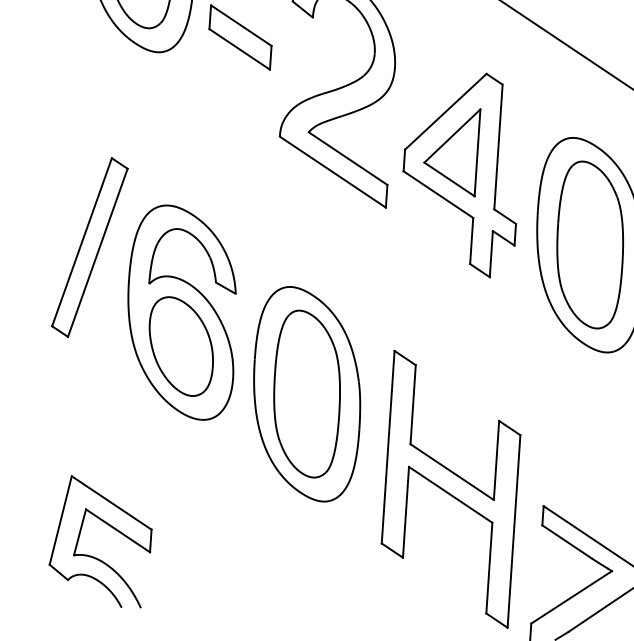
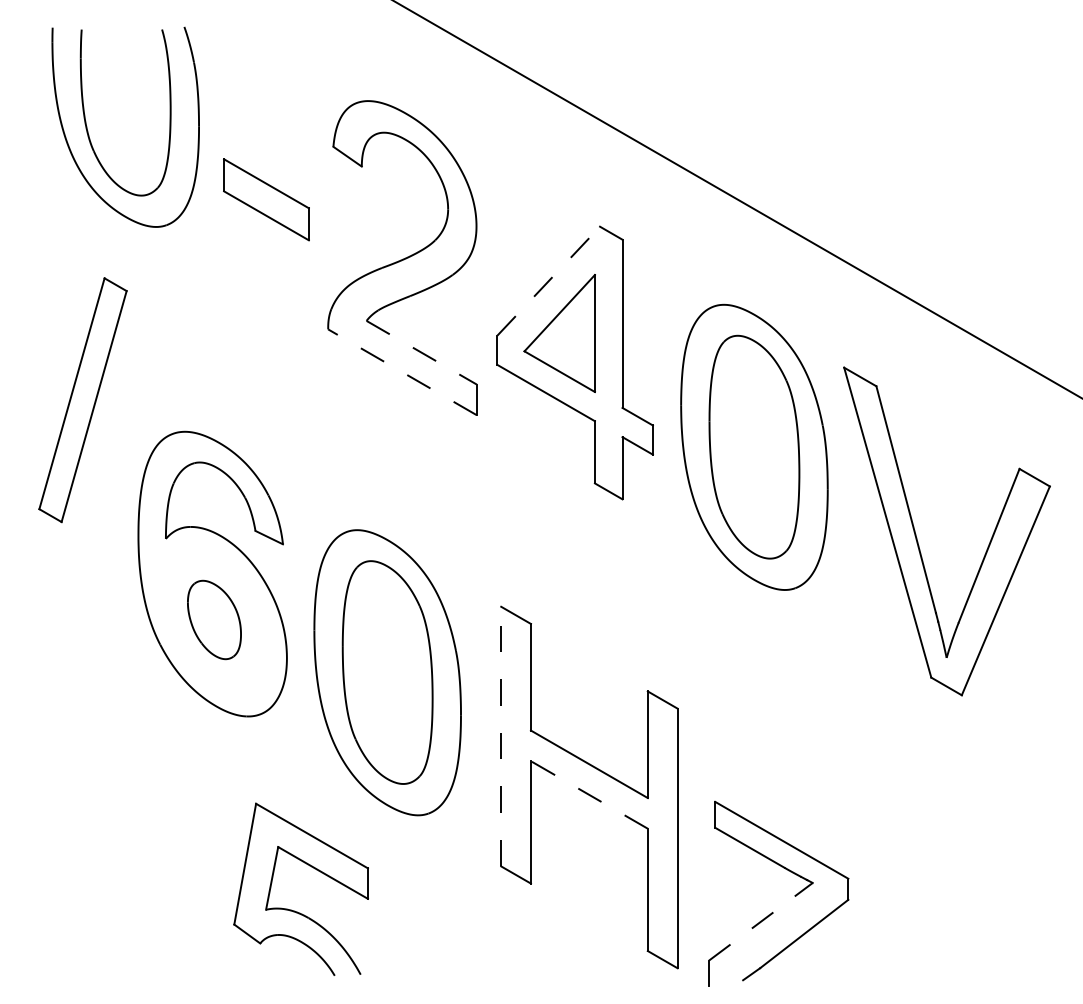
line: (445, 112) -> (548, 281), solid -> dashed
line: (347, 158) -> (421, 352), solid -> dashed
line: (332, 172) -> (402, 372), solid -> dashed
part: (89, 247) -> (82, 400), moved
part: (181, 346) -> (214, 619), size x0.6
line: (388, 447) -> (501, 736), solid -> dashed
line: (450, 494) -> (588, 794), solid -> dashed
part: (95, 557) -> (294, 910), moved
line: (571, 597) -> (760, 921), solid -> dashed

